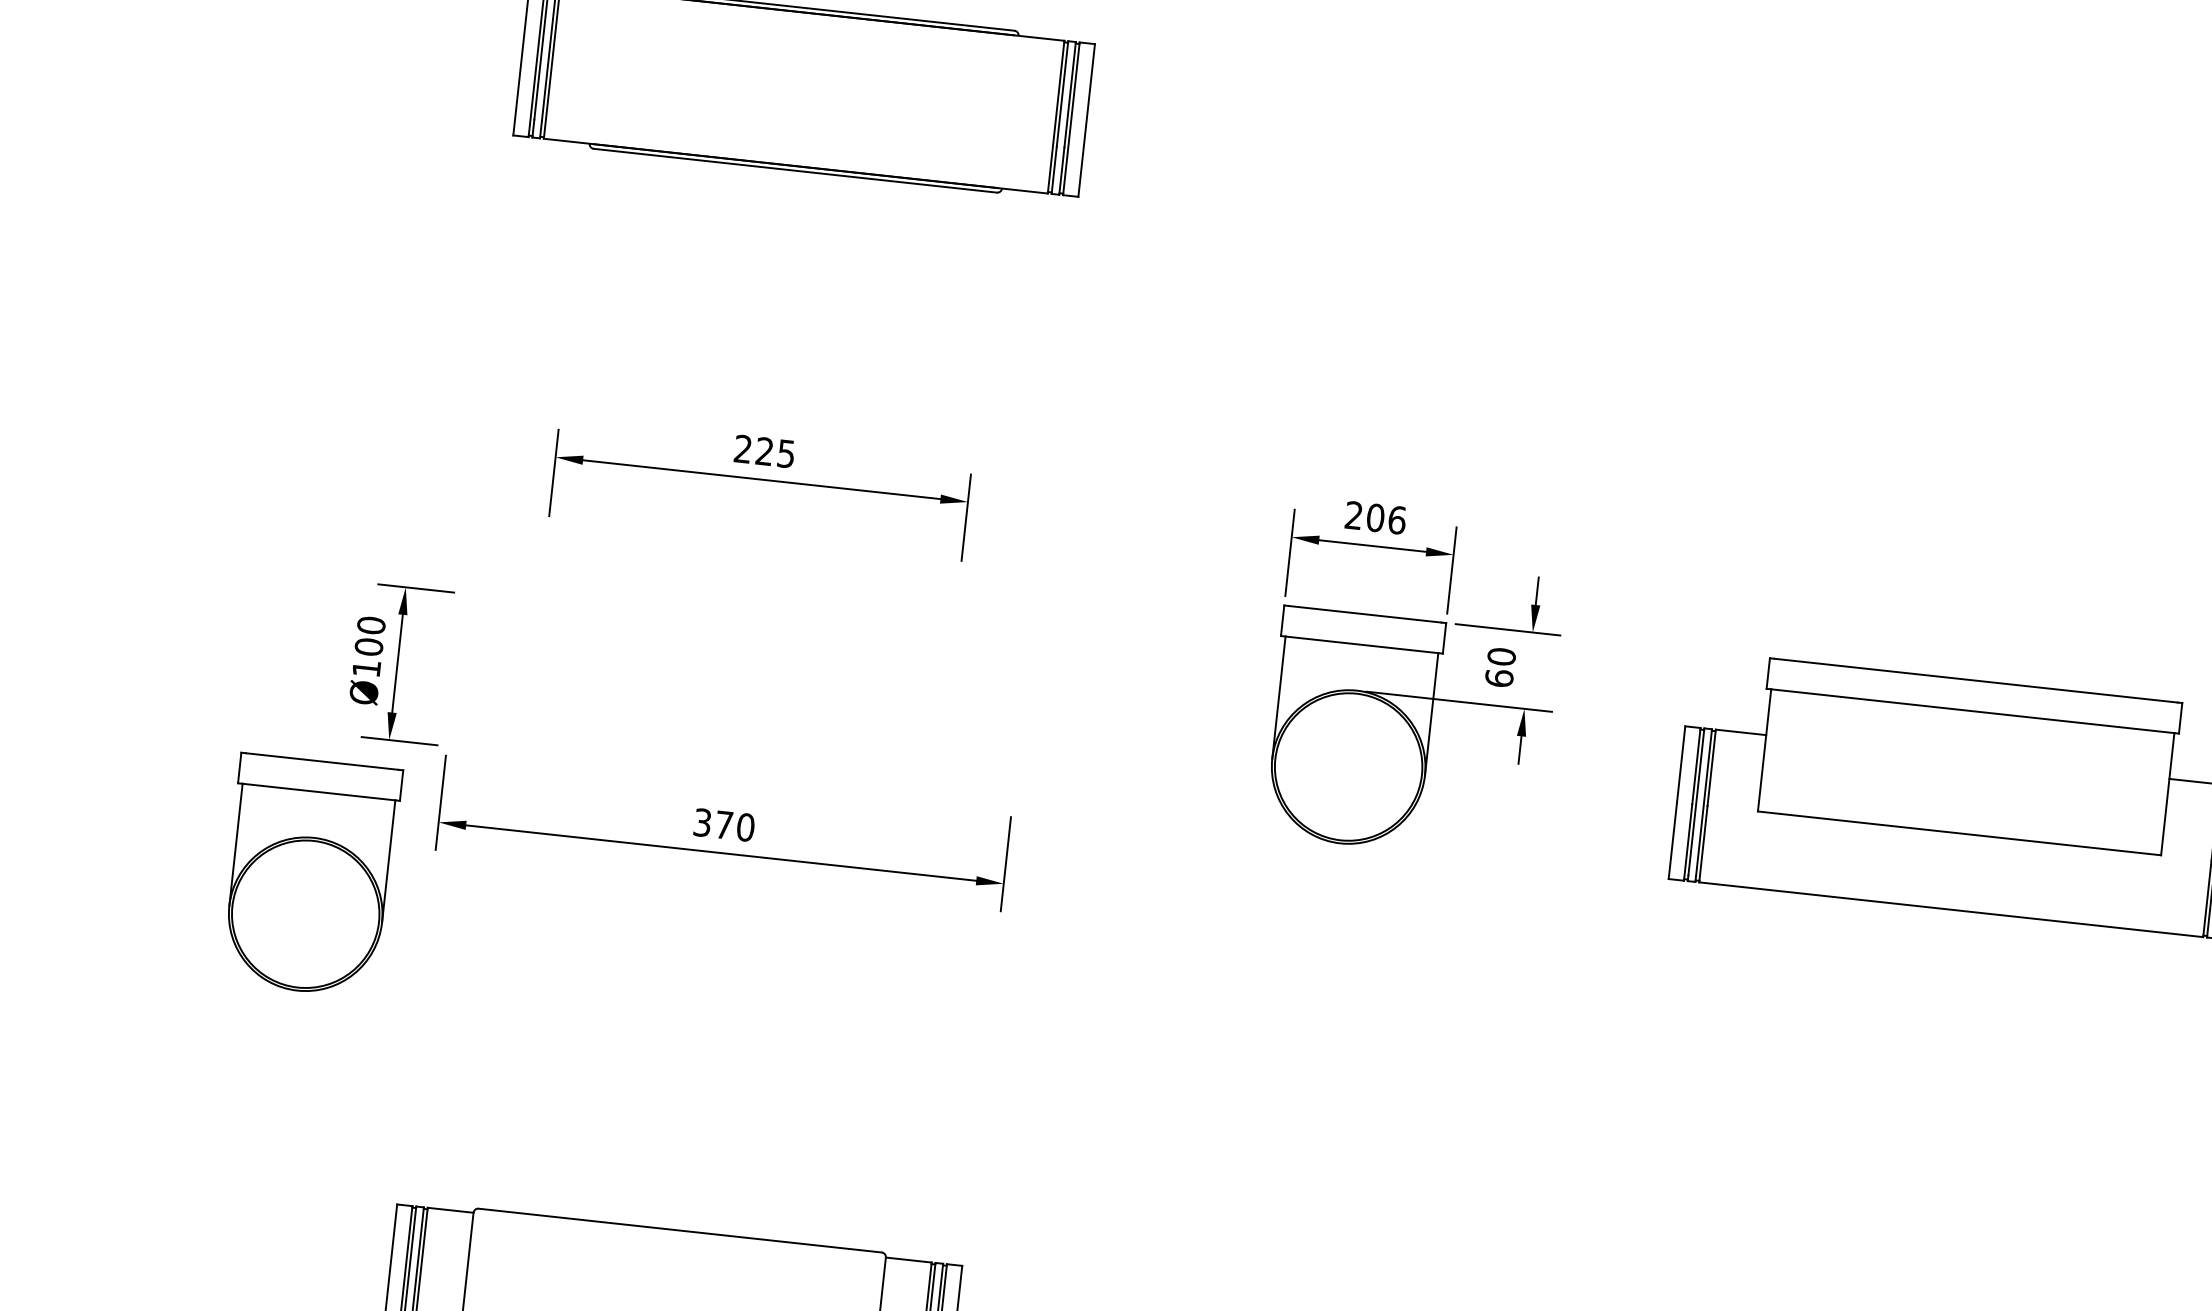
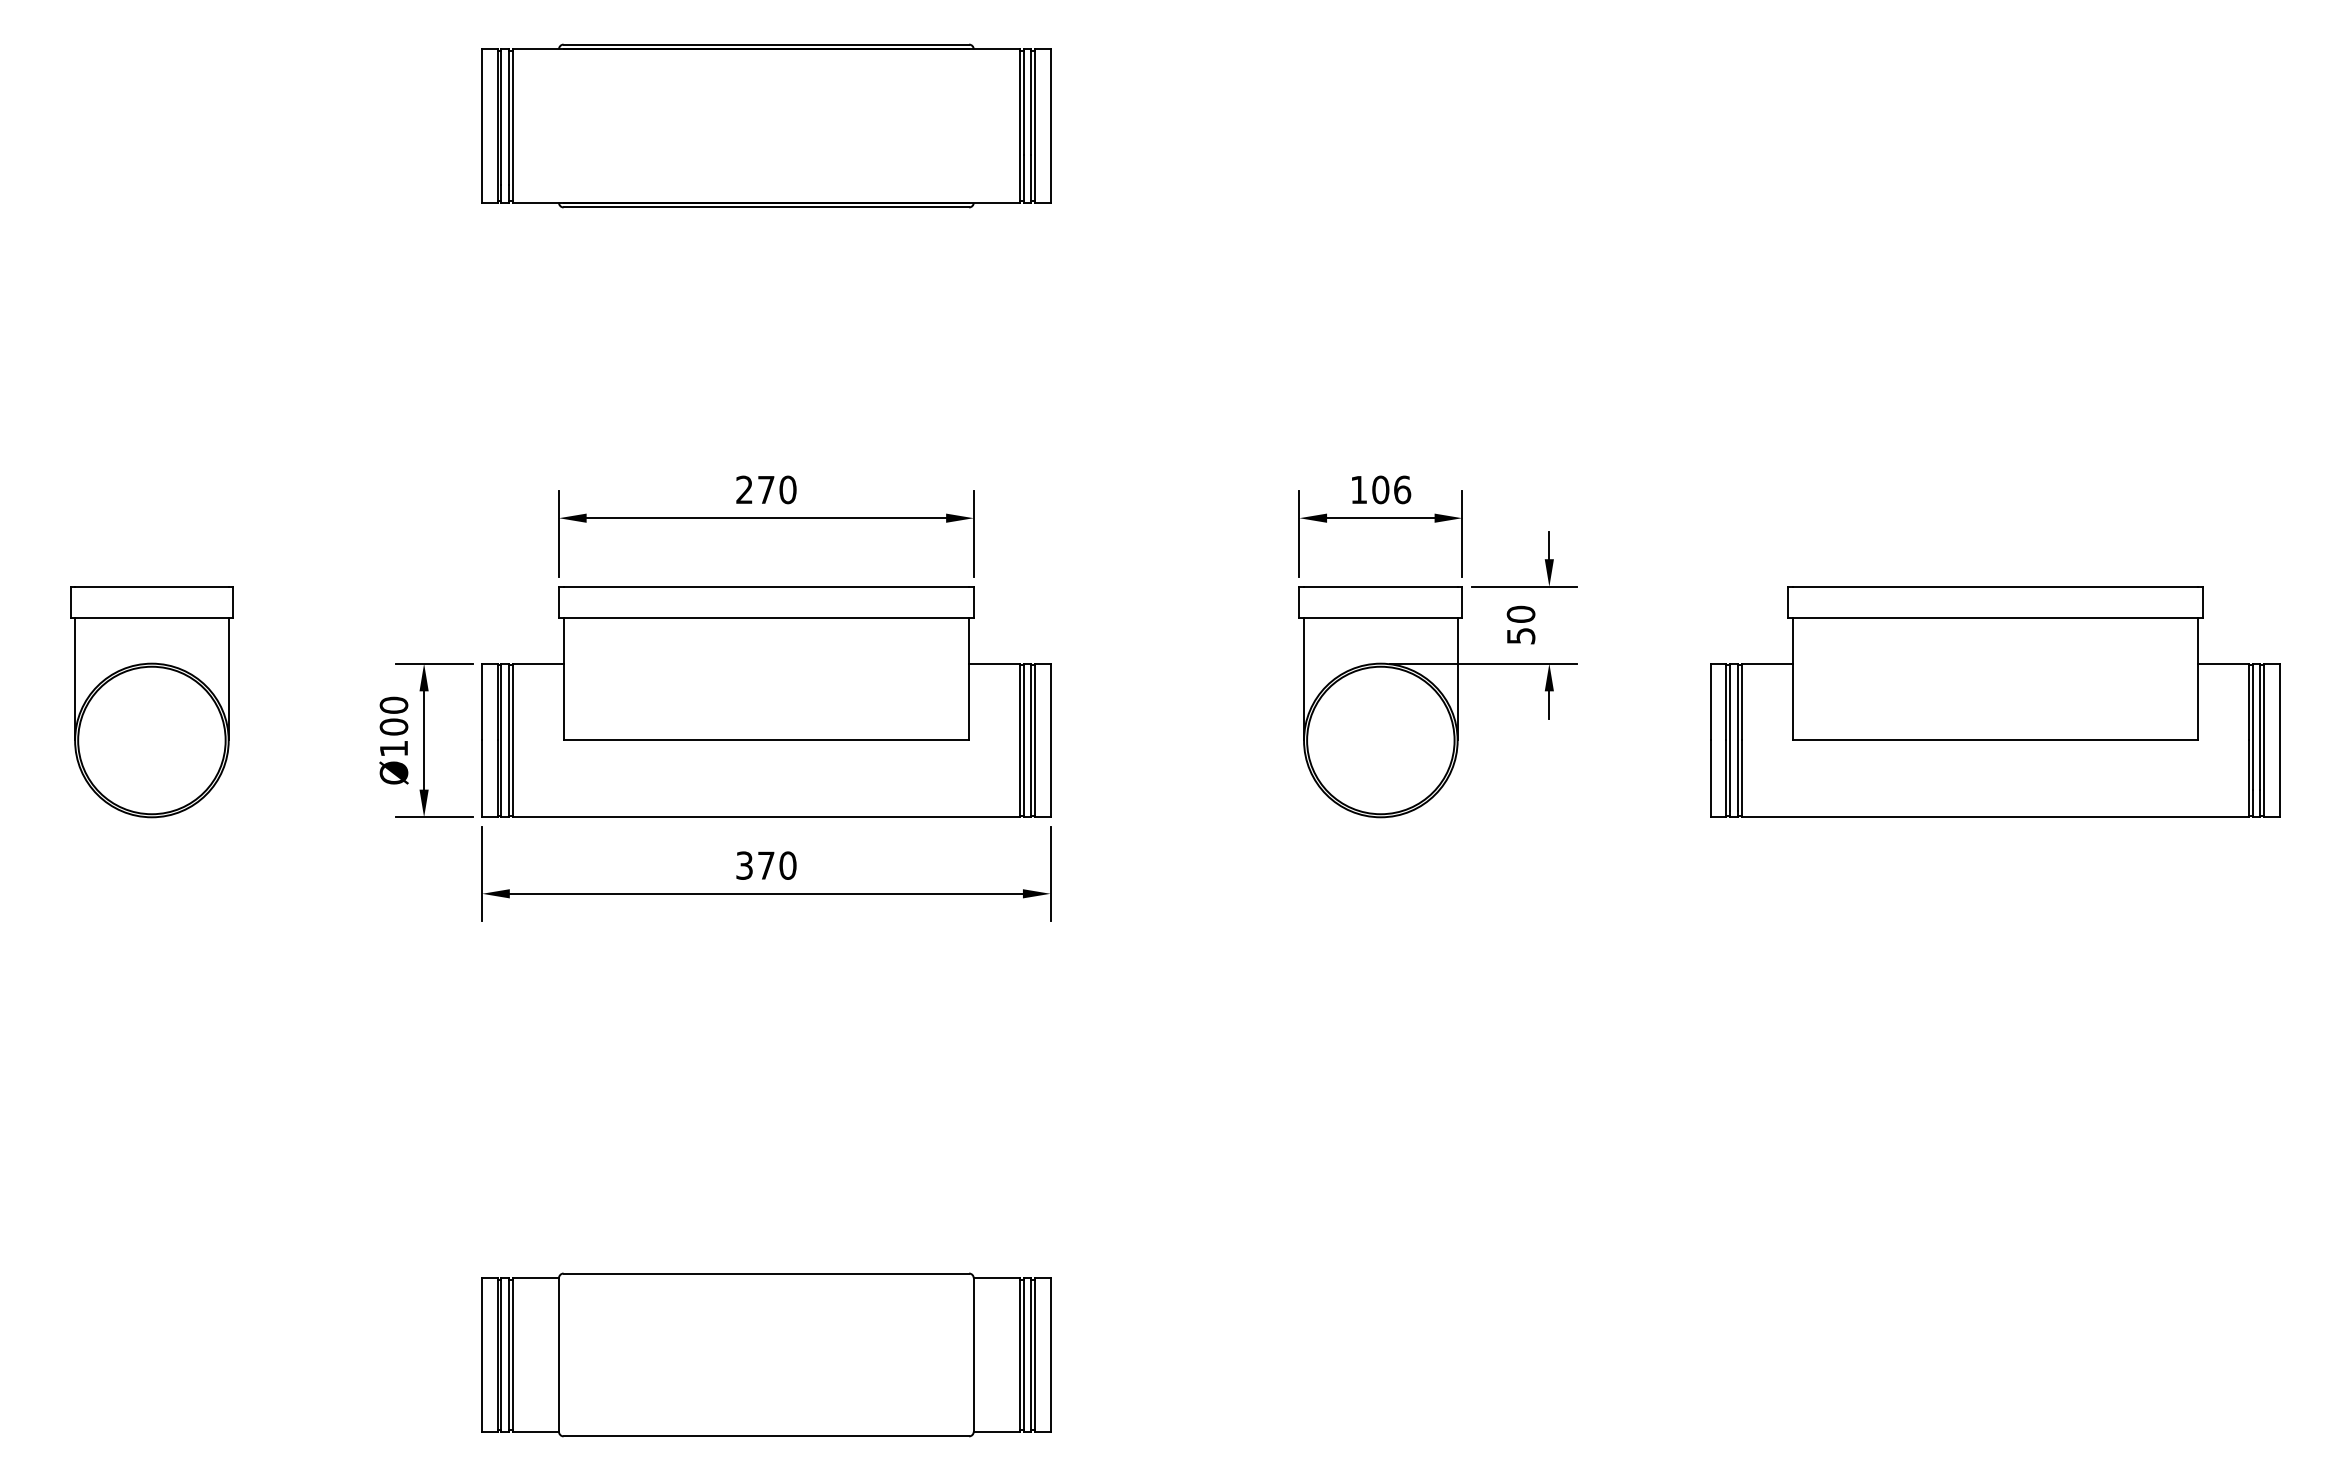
text: (775, 452) -> (777, 489), 225 -> 270
text: (1353, 515) -> (1358, 489), 206 -> 106
part: (742, 661) -> (766, 701), added
text: (1498, 677) -> (1520, 635), 60 -> 50
part: (309, 876) -> (151, 702), moved

